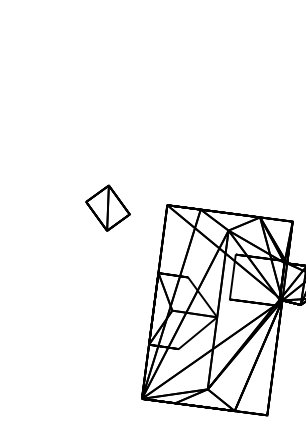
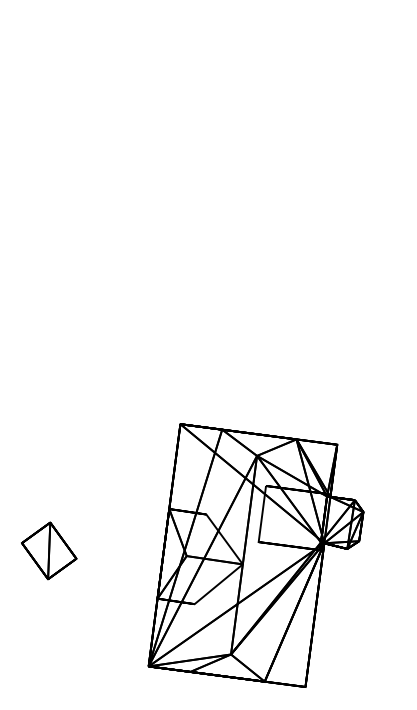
part: (108, 207) -> (49, 550), moved

